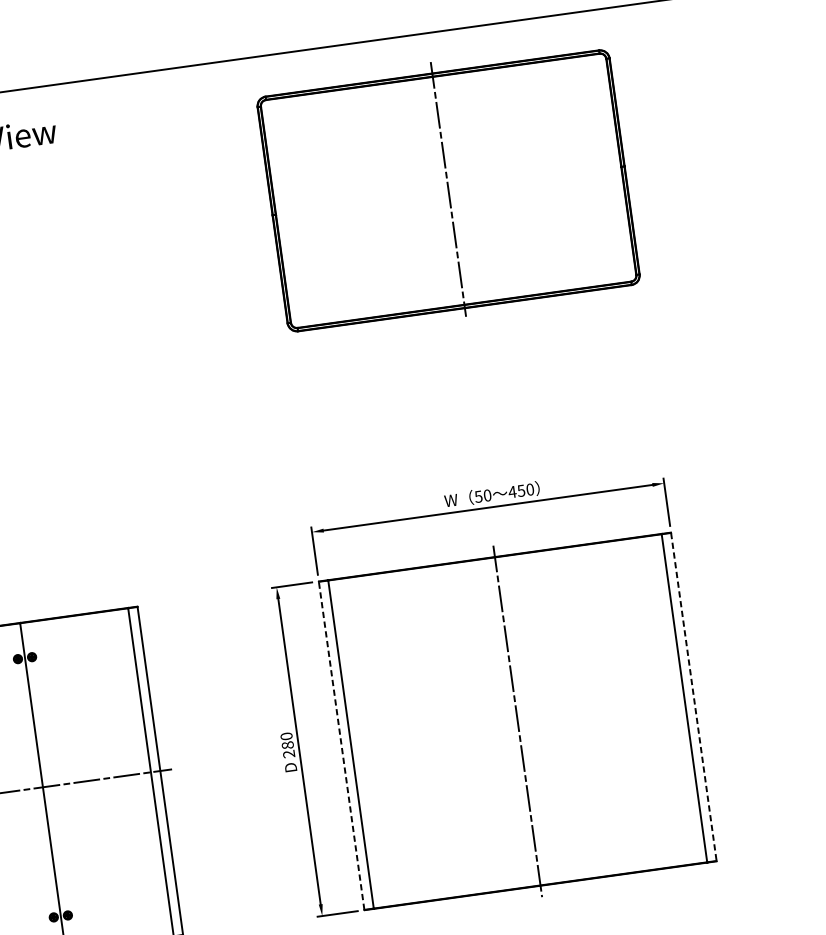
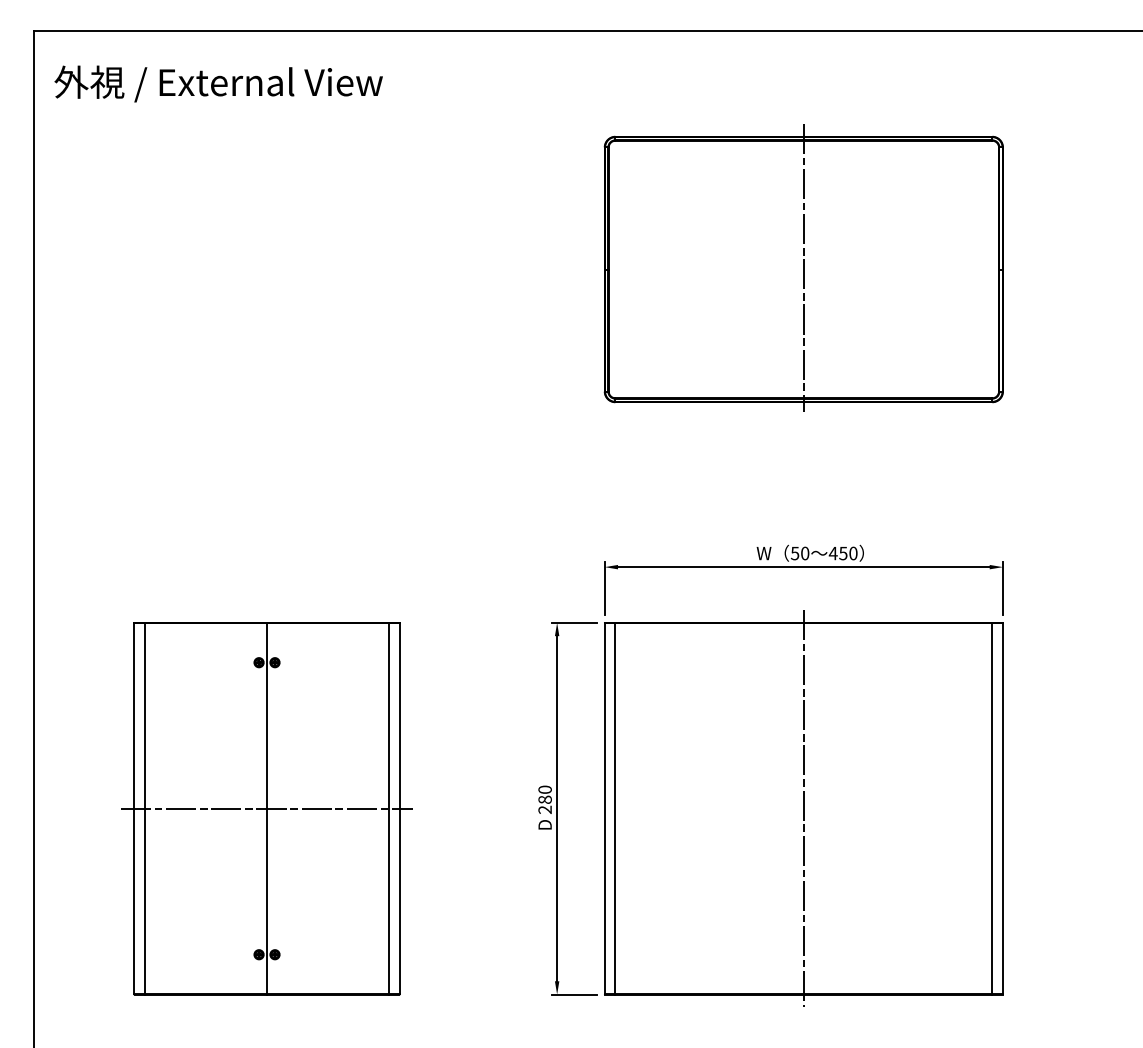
part: (448, 189) -> (803, 267), moved
line: (693, 697) -> (1002, 809), dashed -> solid
line: (341, 745) -> (604, 808), dashed -> solid

